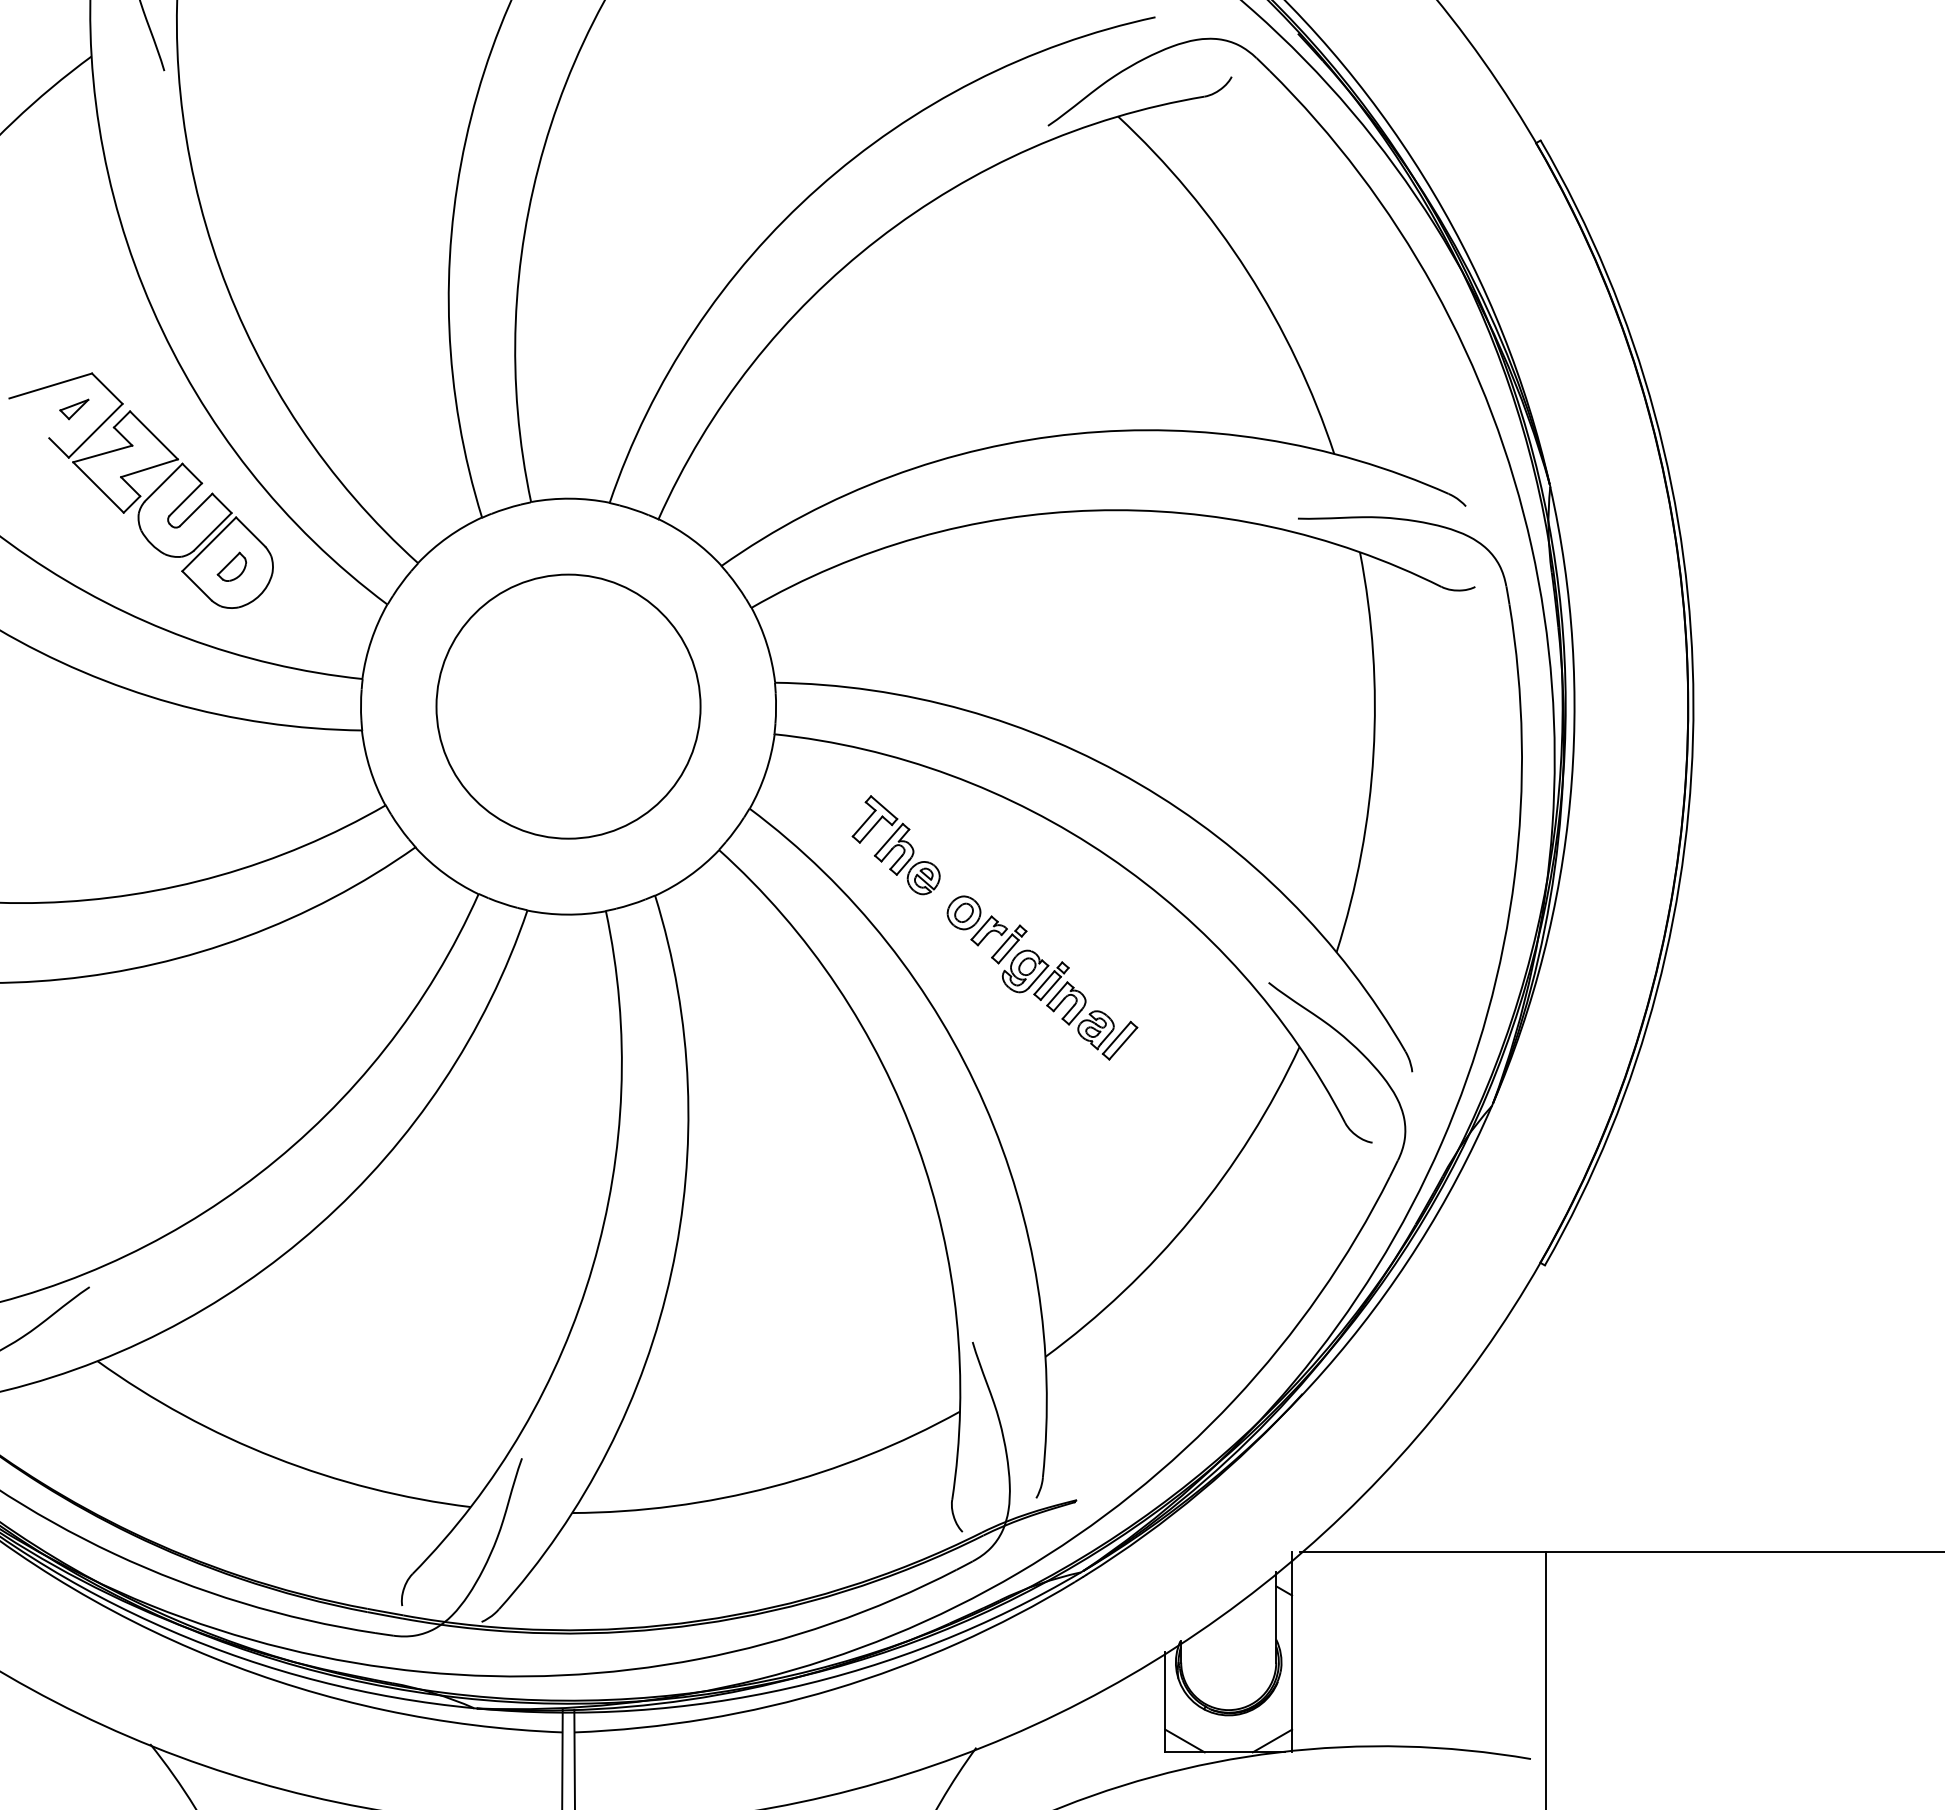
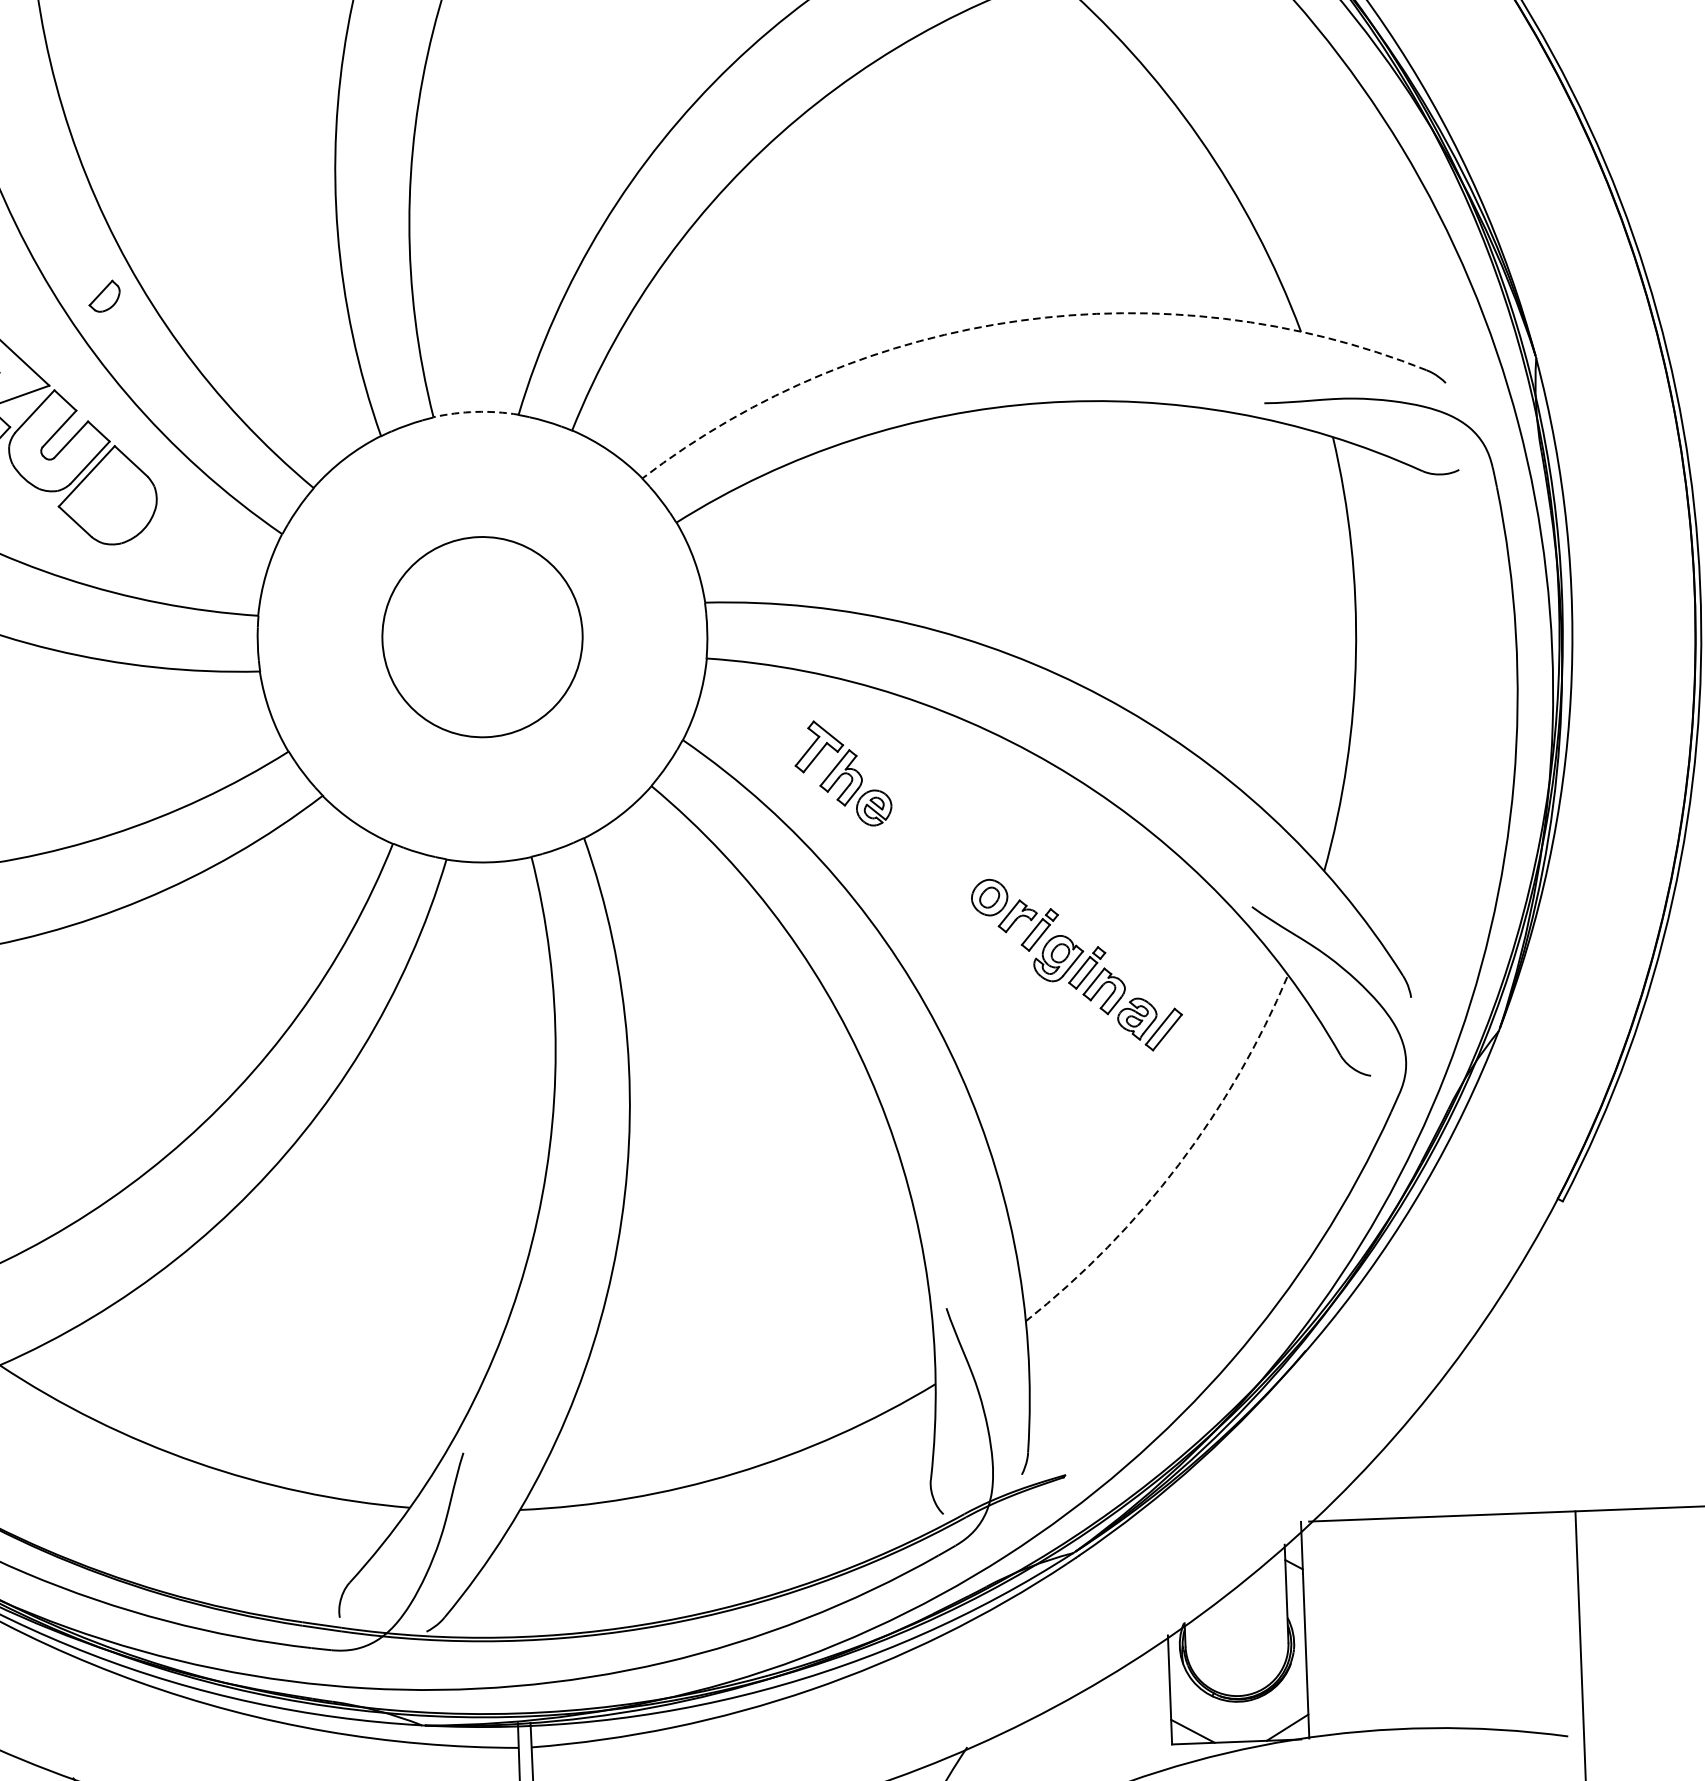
arc: (1075, 433) -> (1020, 320), solid -> dashed
arc: (570, 498) -> (475, 411), solid -> dashed
part: (231, 566) -> (104, 295), moved
circle: (568, 706) -> (482, 636), size x0.7
part: (1042, 977) -> (1077, 964), moved
arc: (1192, 1217) -> (1179, 1164), solid -> dashed

